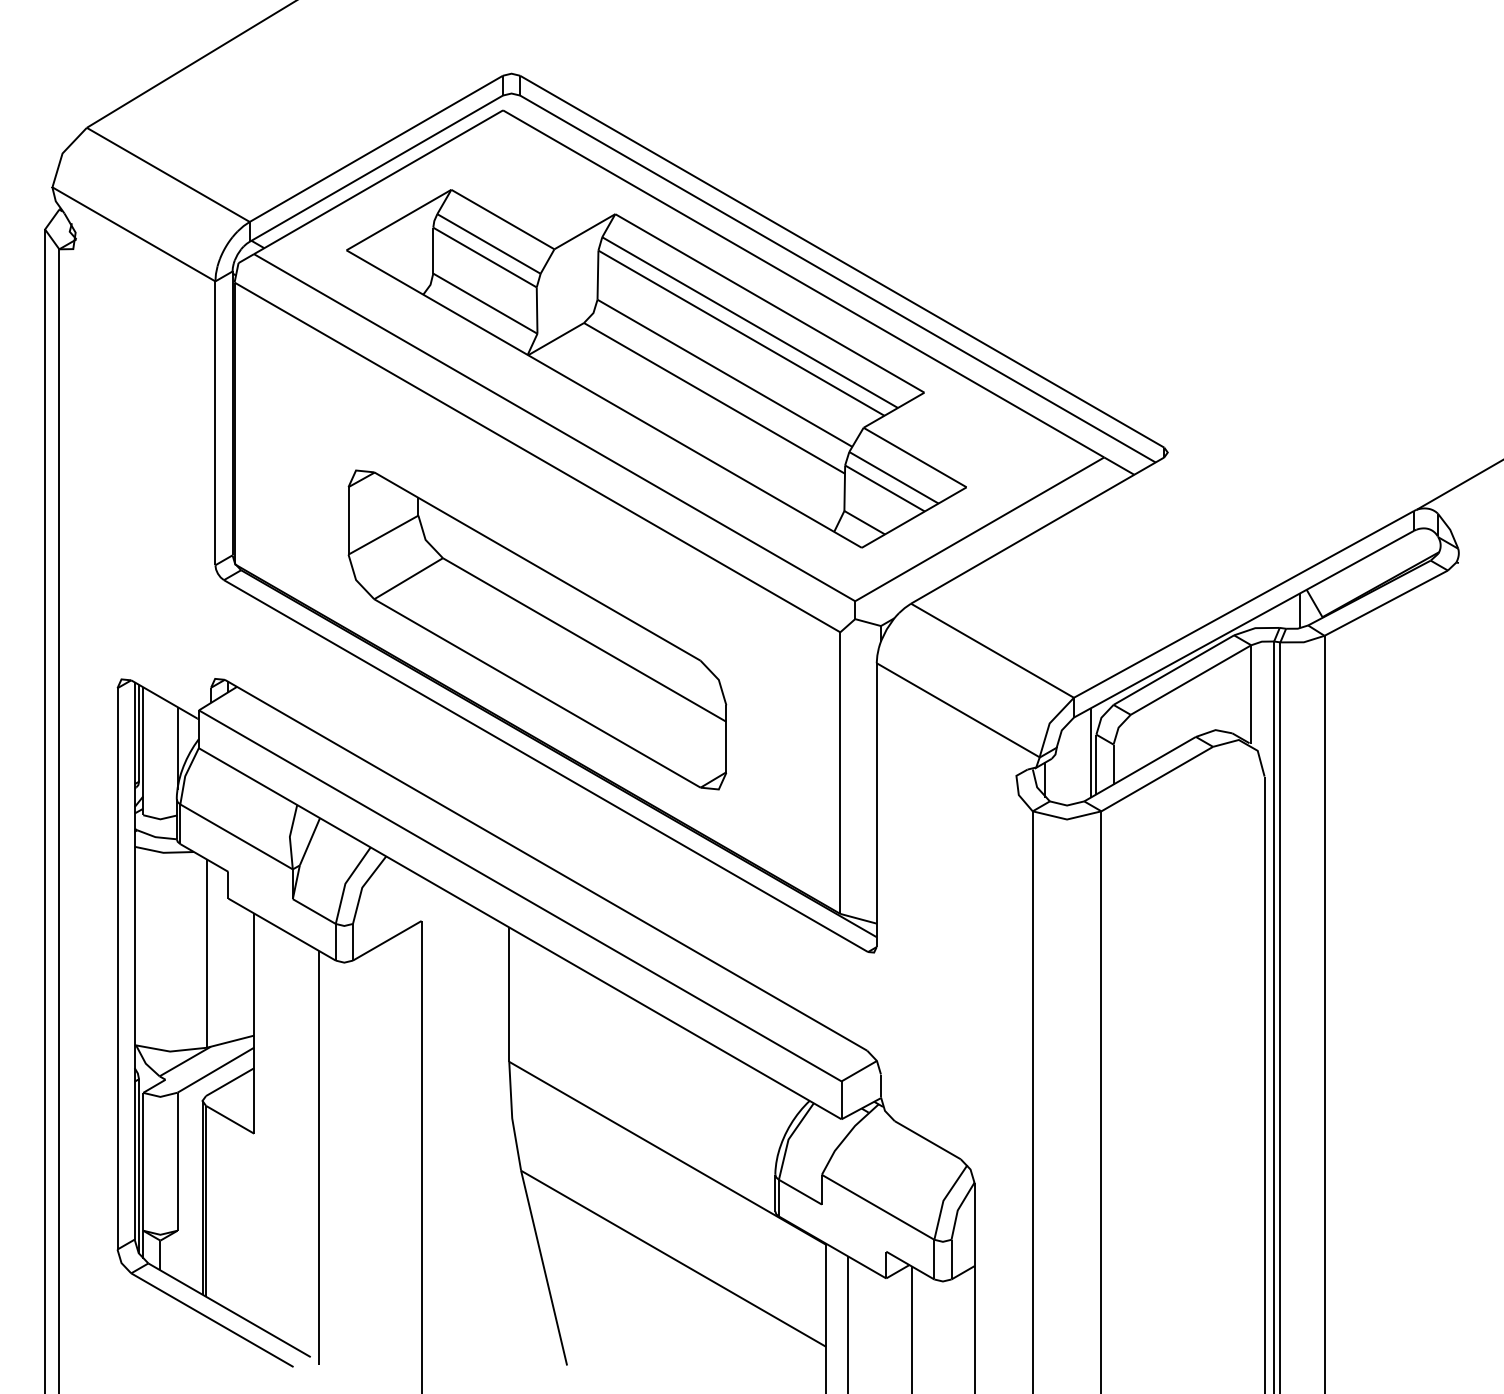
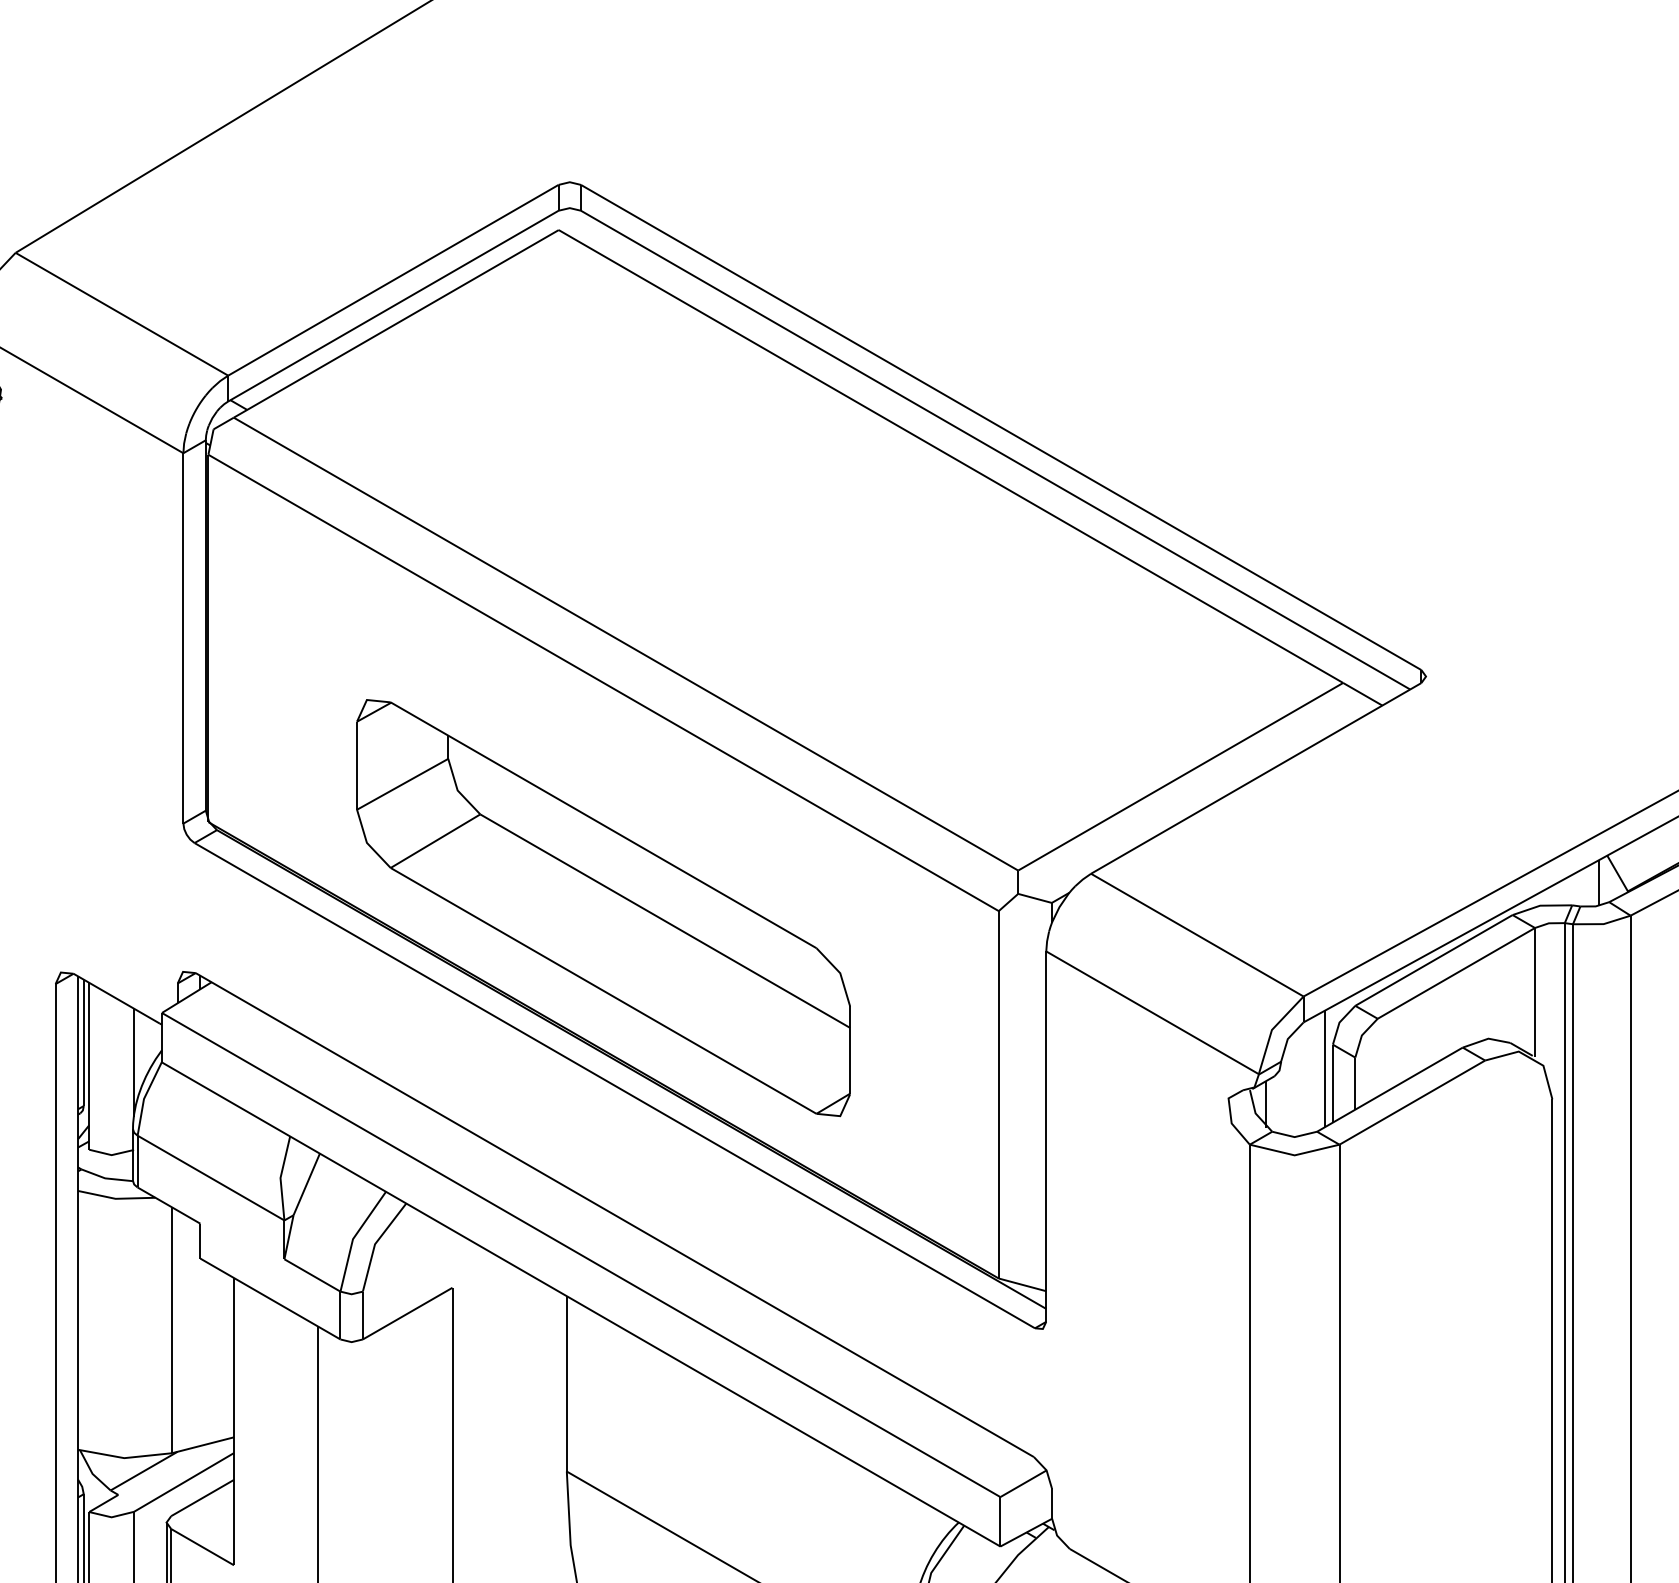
part: (656, 368) -> (758, 566), removed

